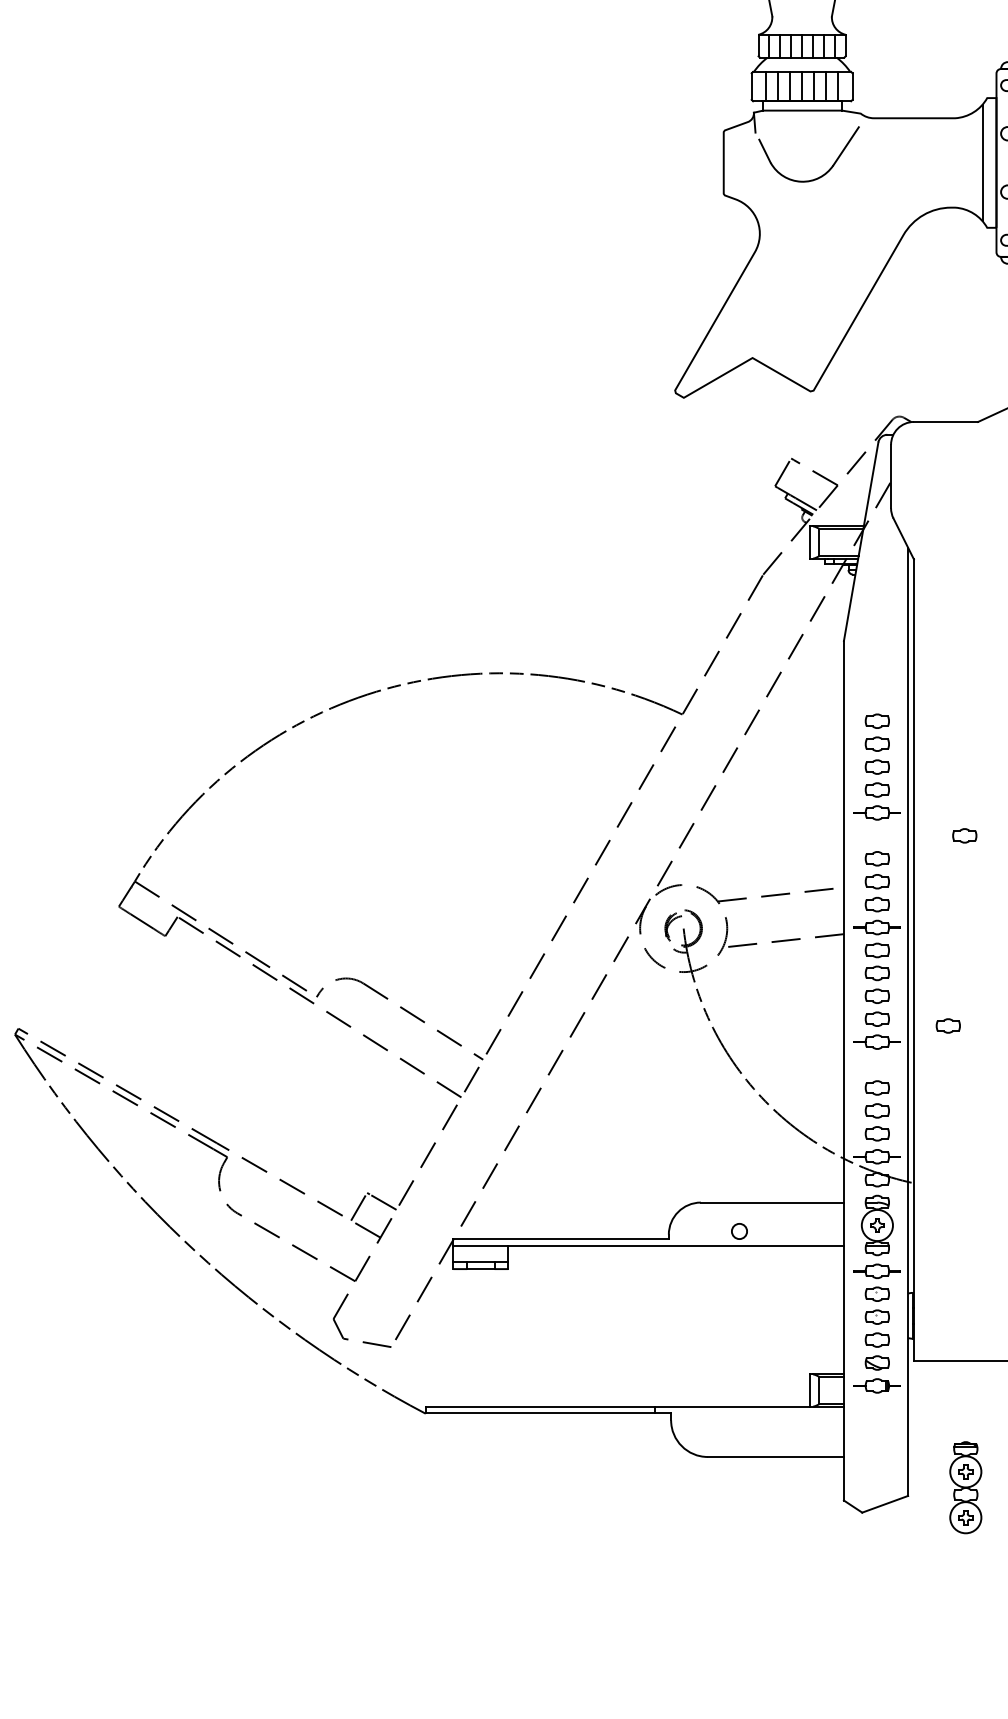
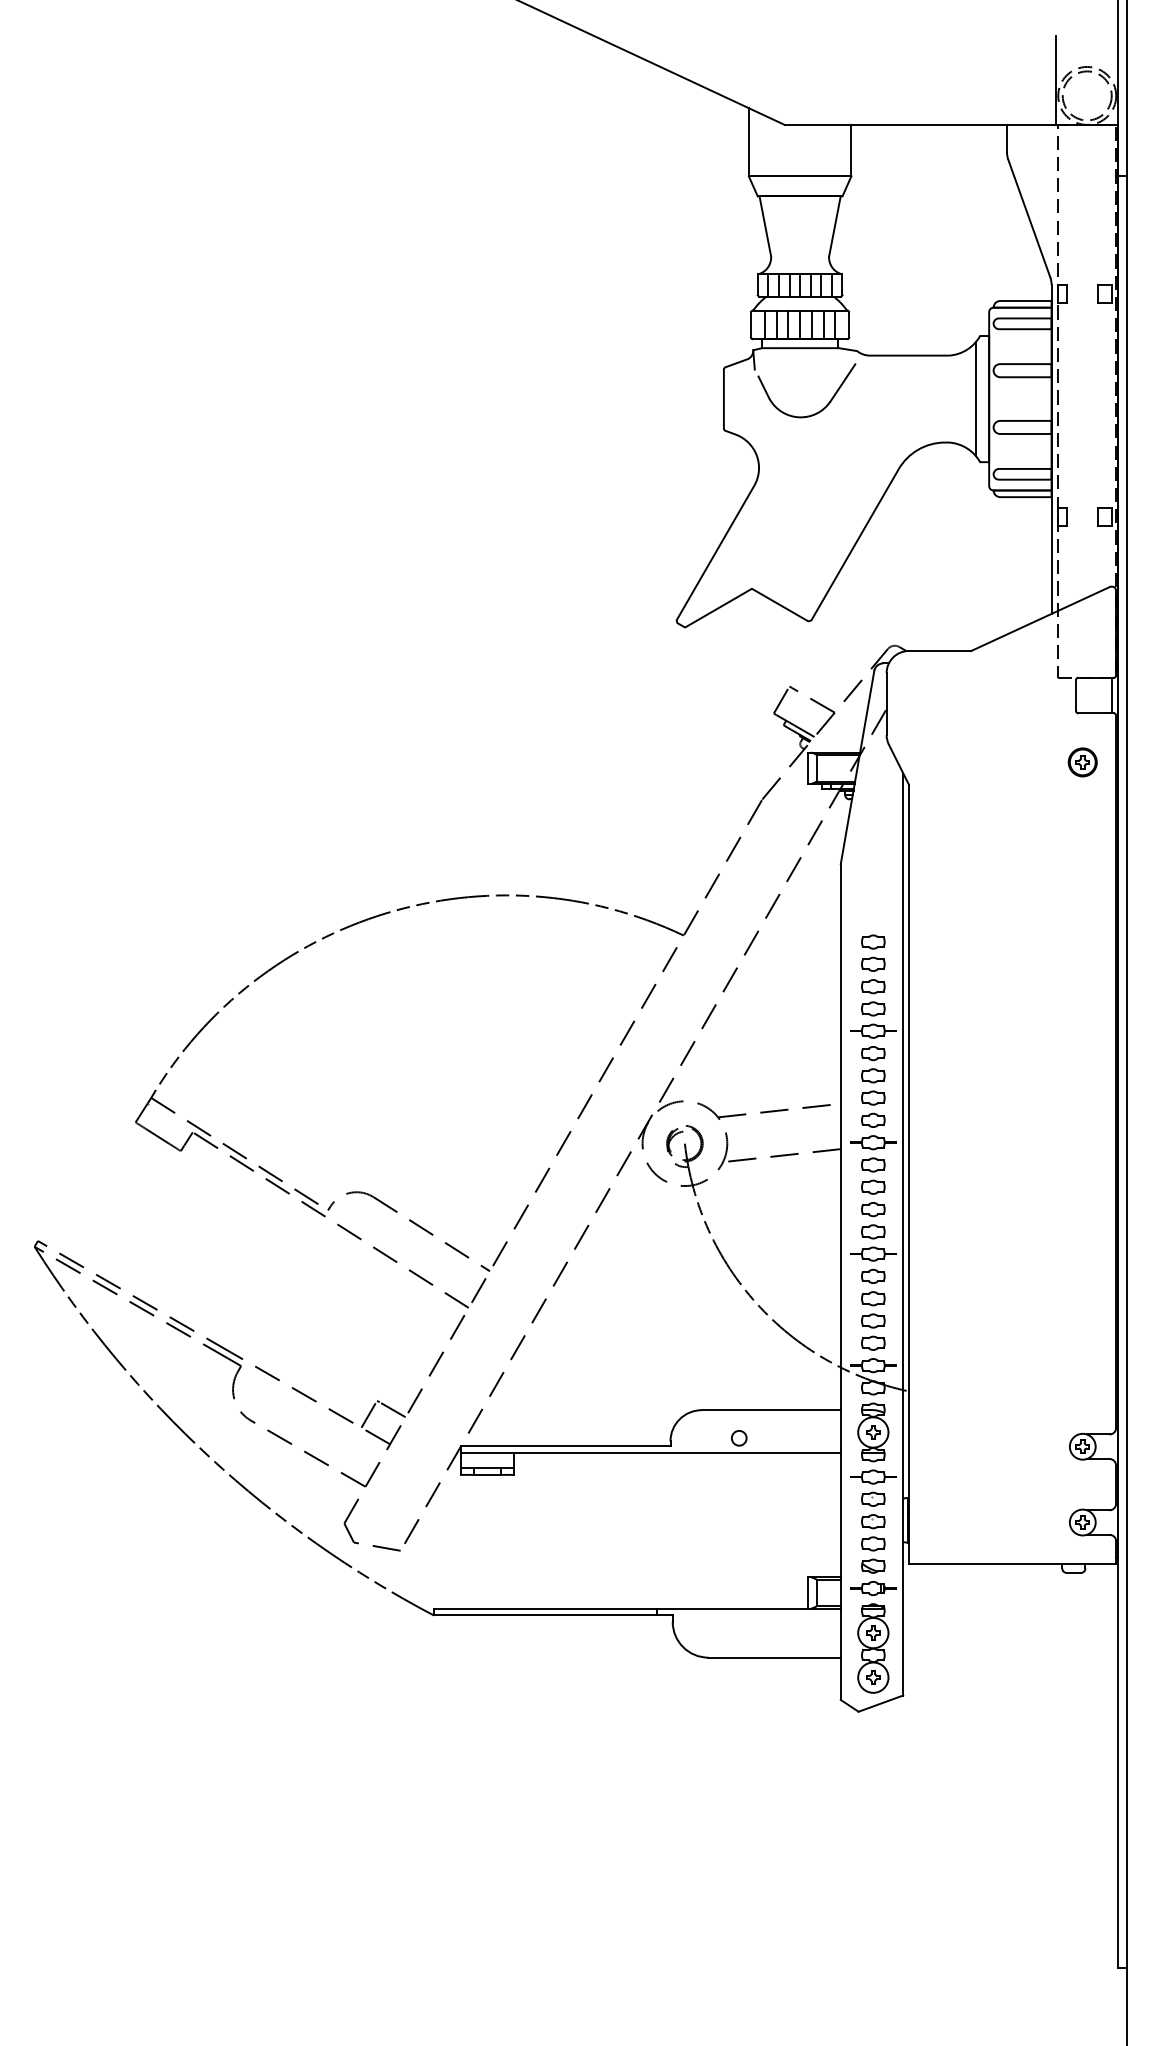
part: (964, 835) -> (873, 1053), moved
part: (948, 1026) -> (873, 1276), moved
part: (965, 1487) -> (873, 1648), moved

